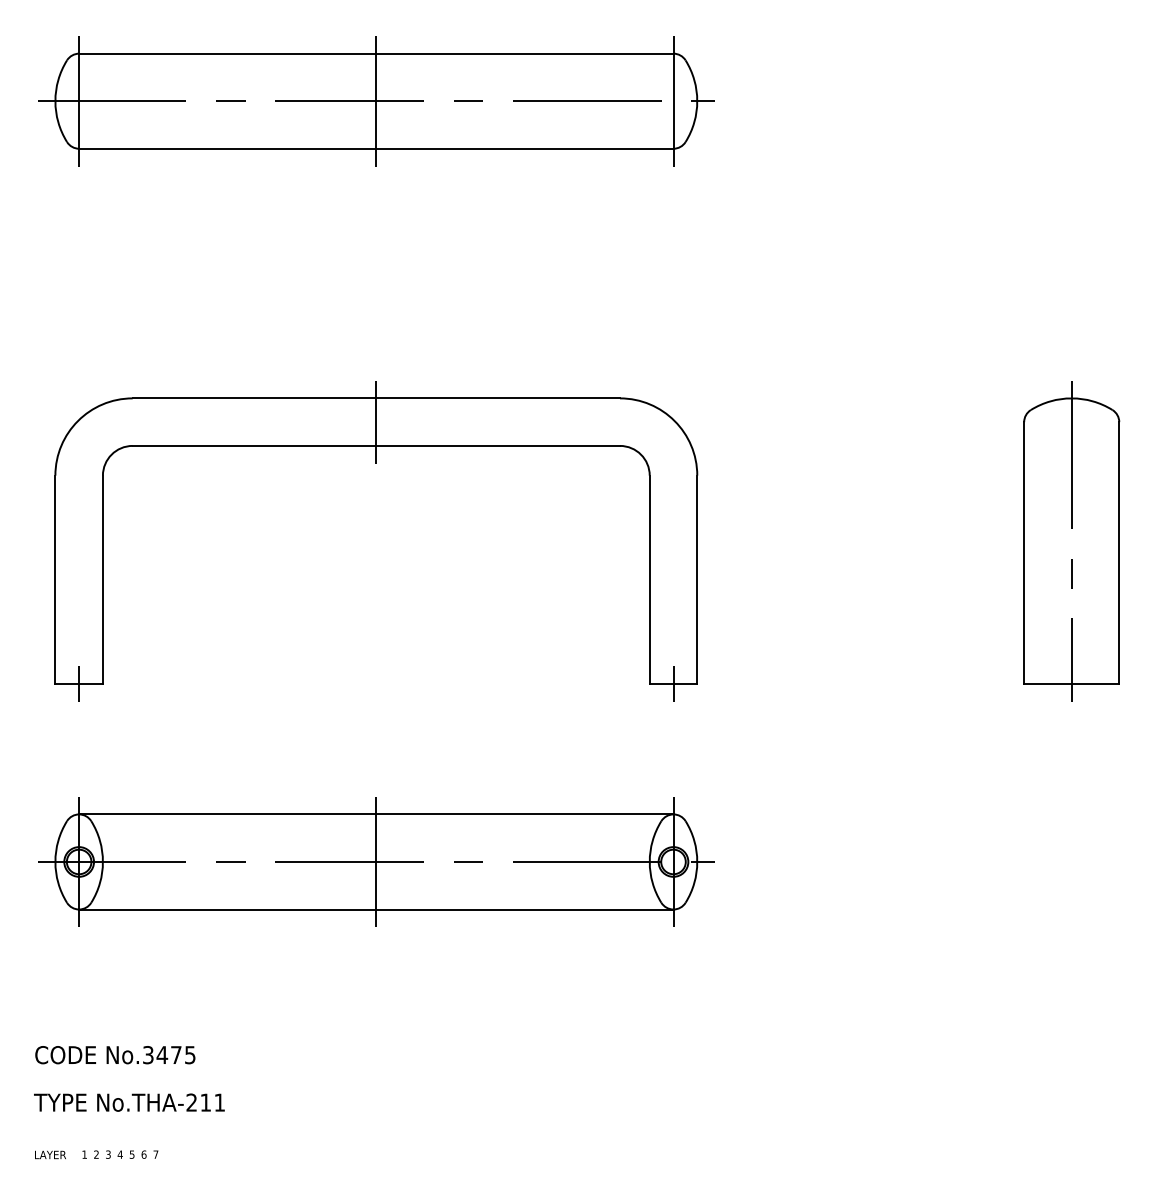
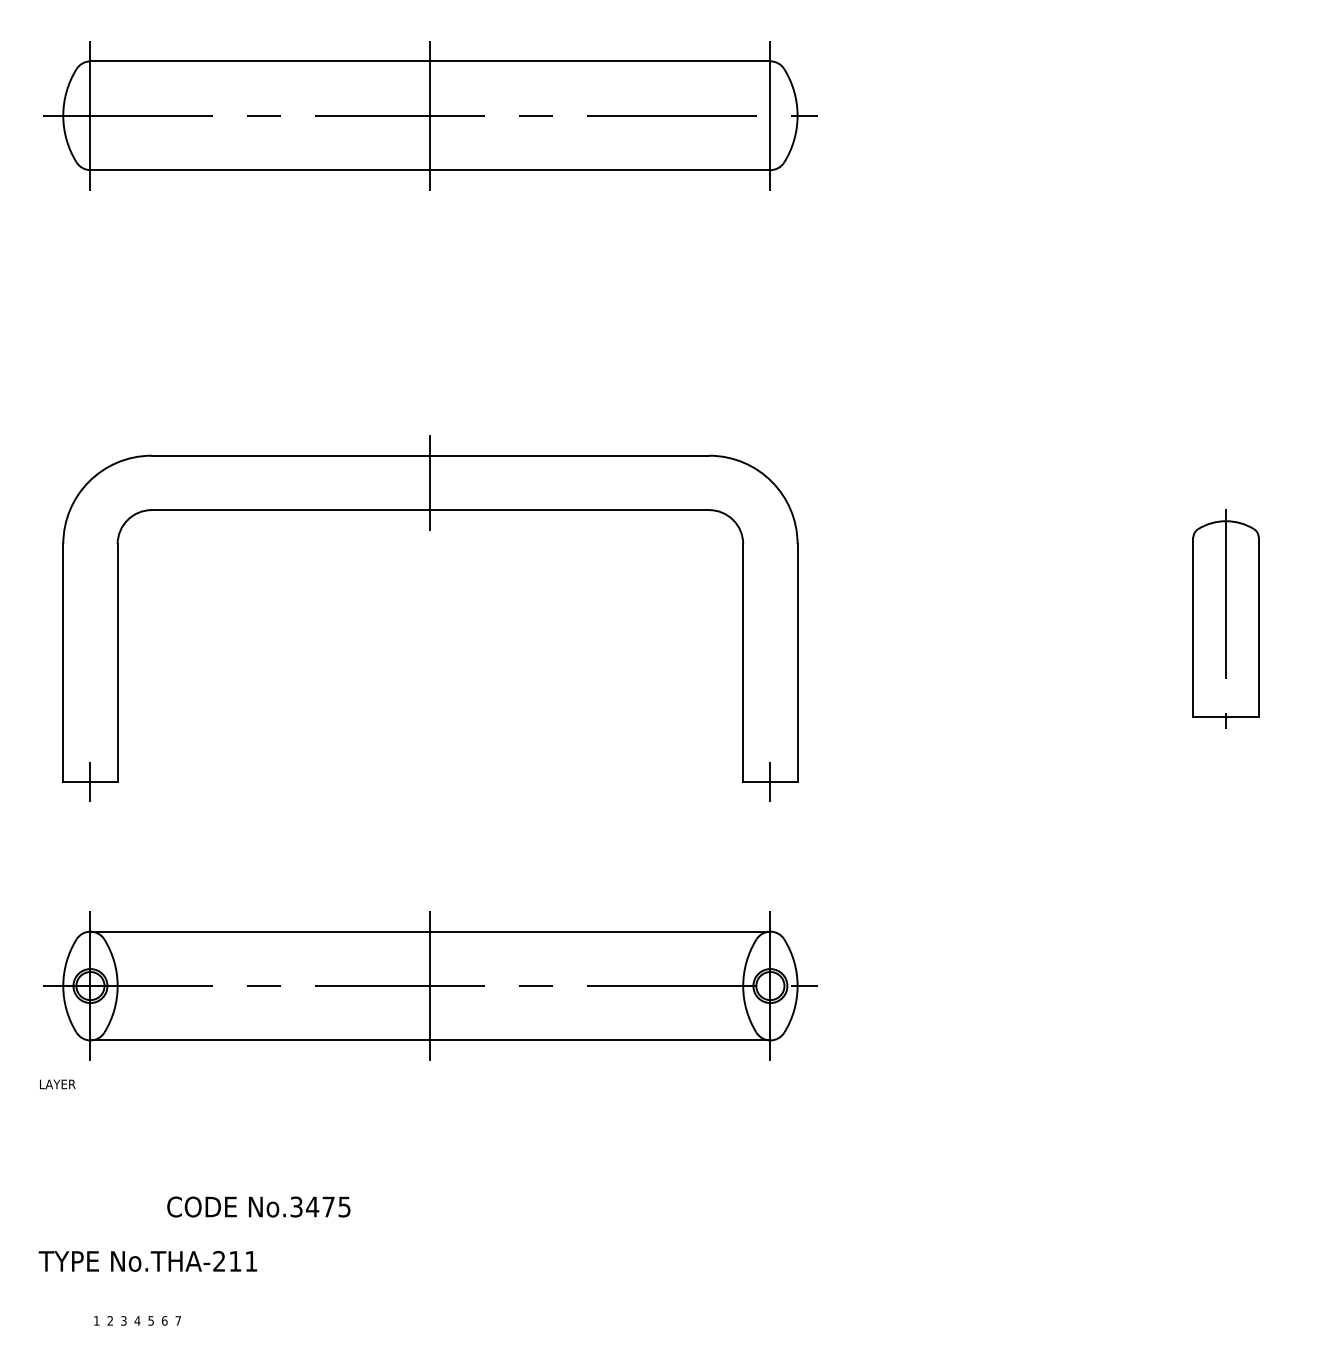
part: (1071, 541) -> (1225, 619), size x0.6
text: (115, 1055) -> (259, 1207), moved
text: (50, 1154) -> (57, 1083), moved

